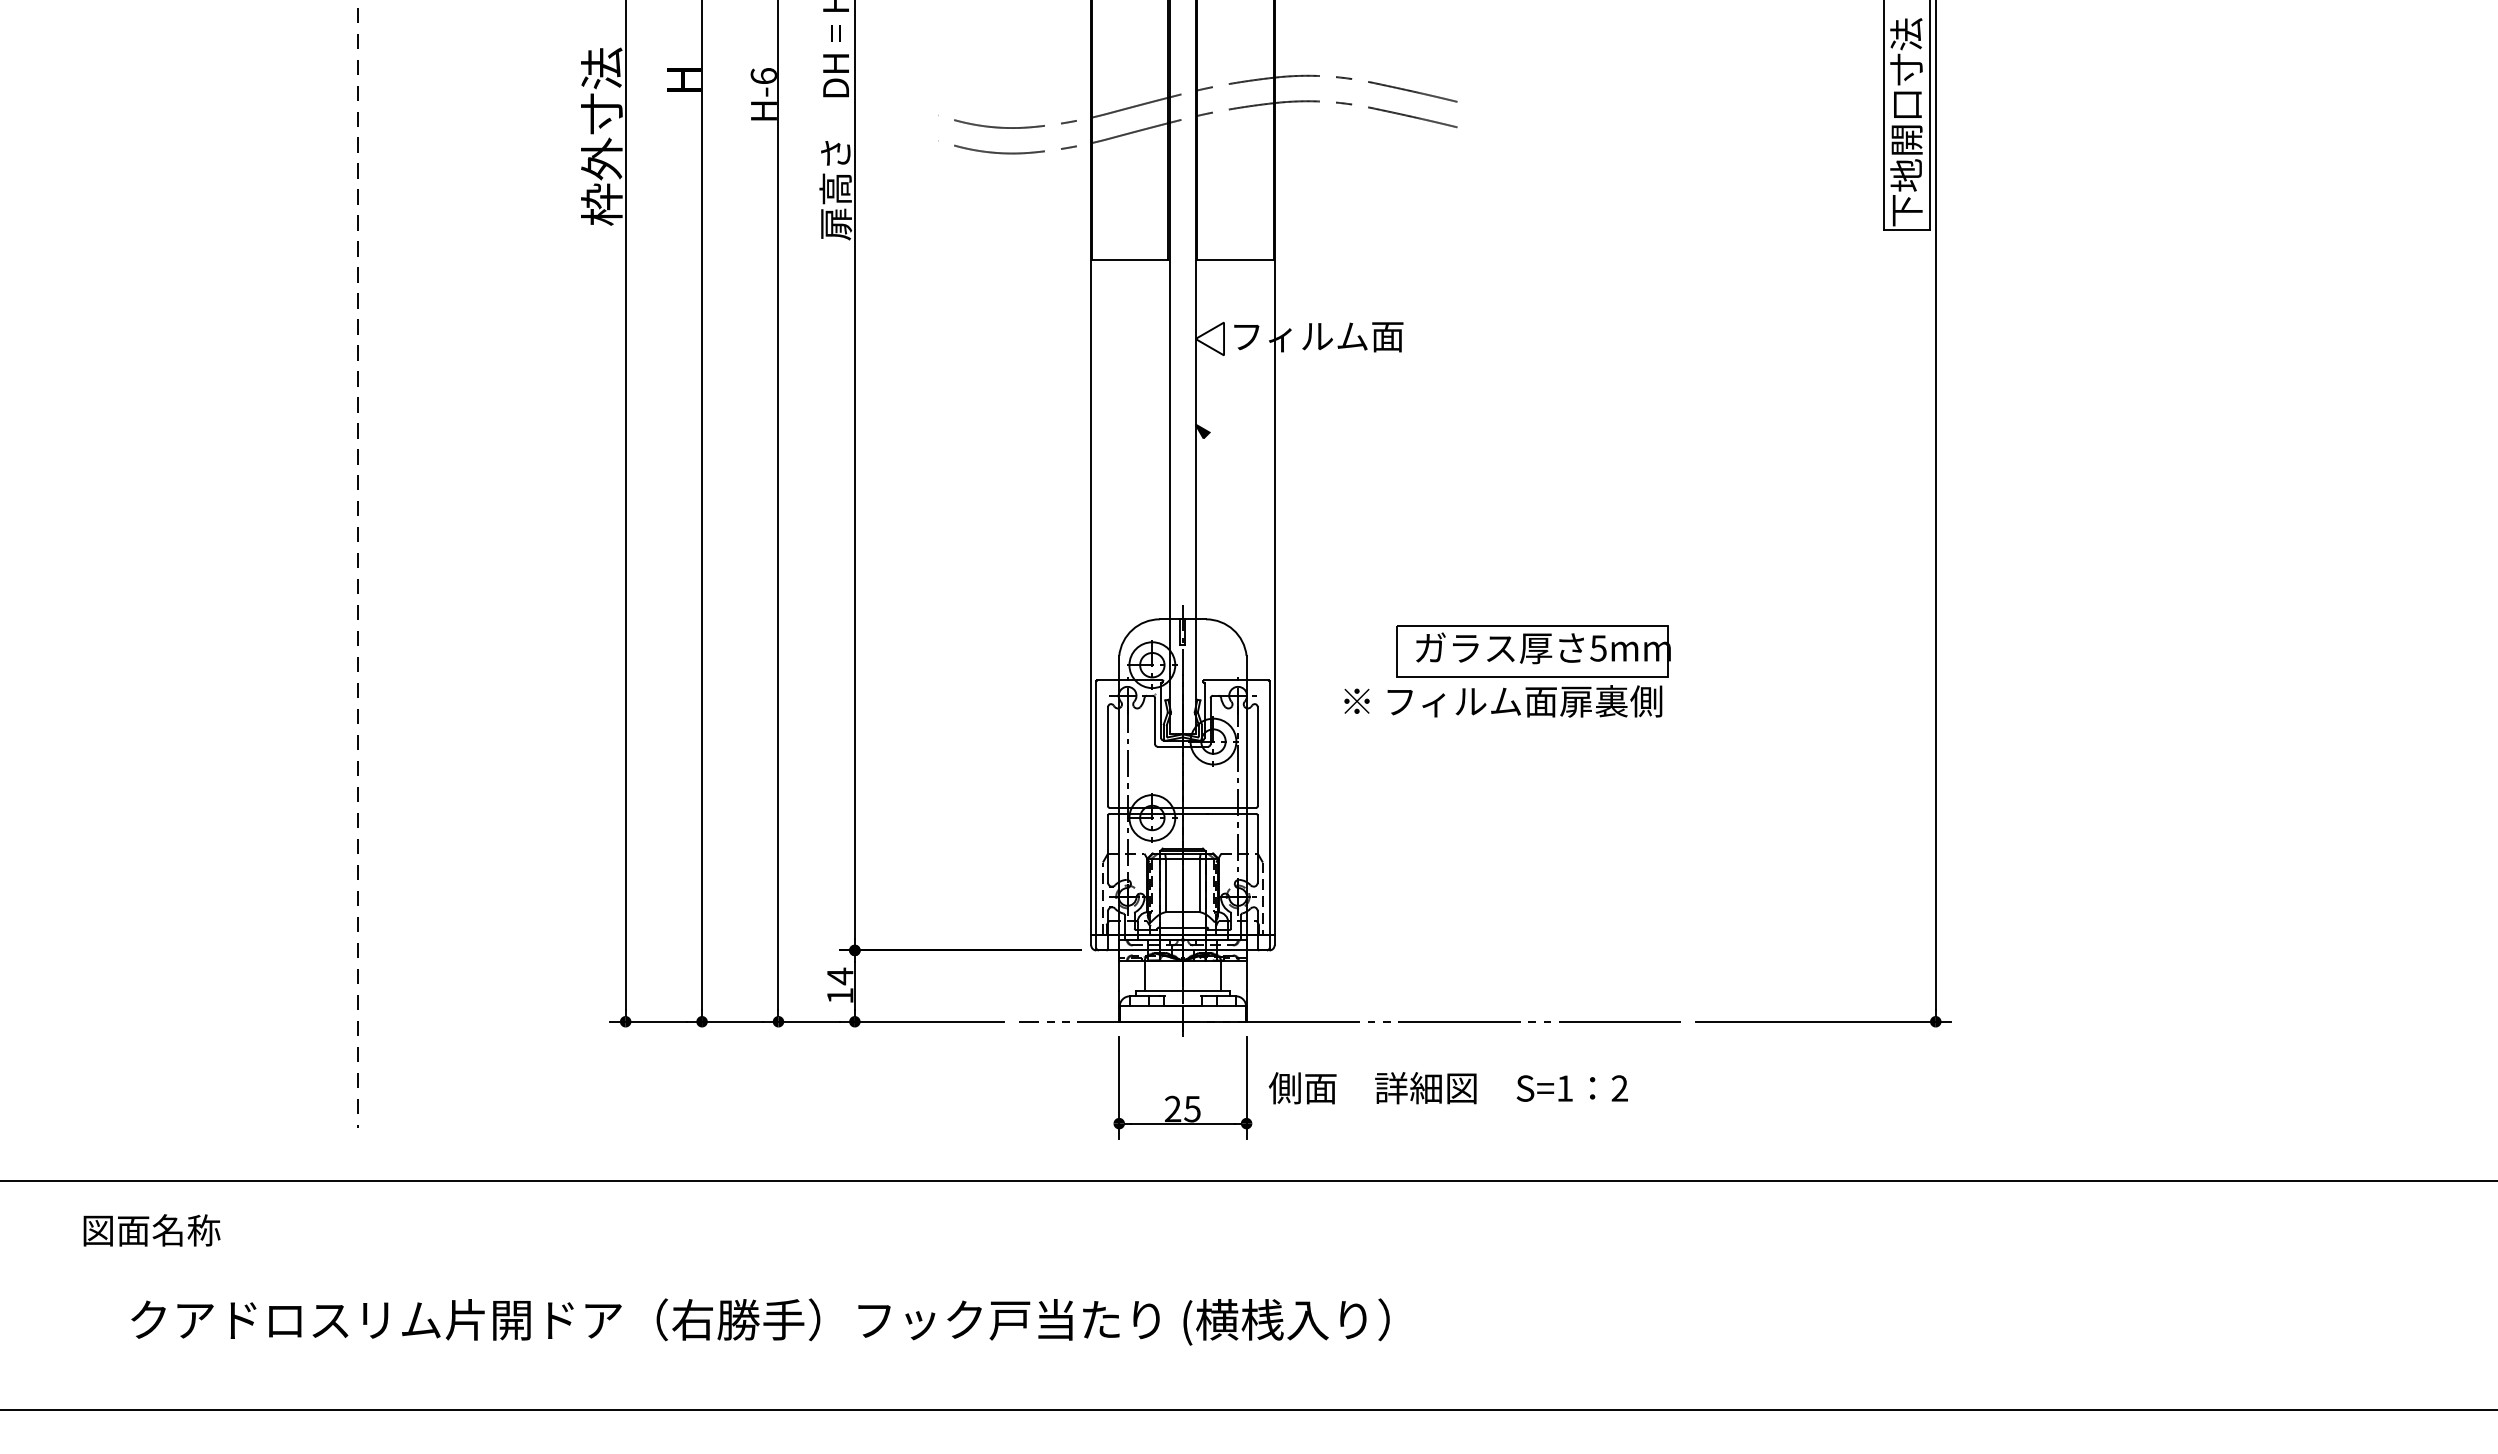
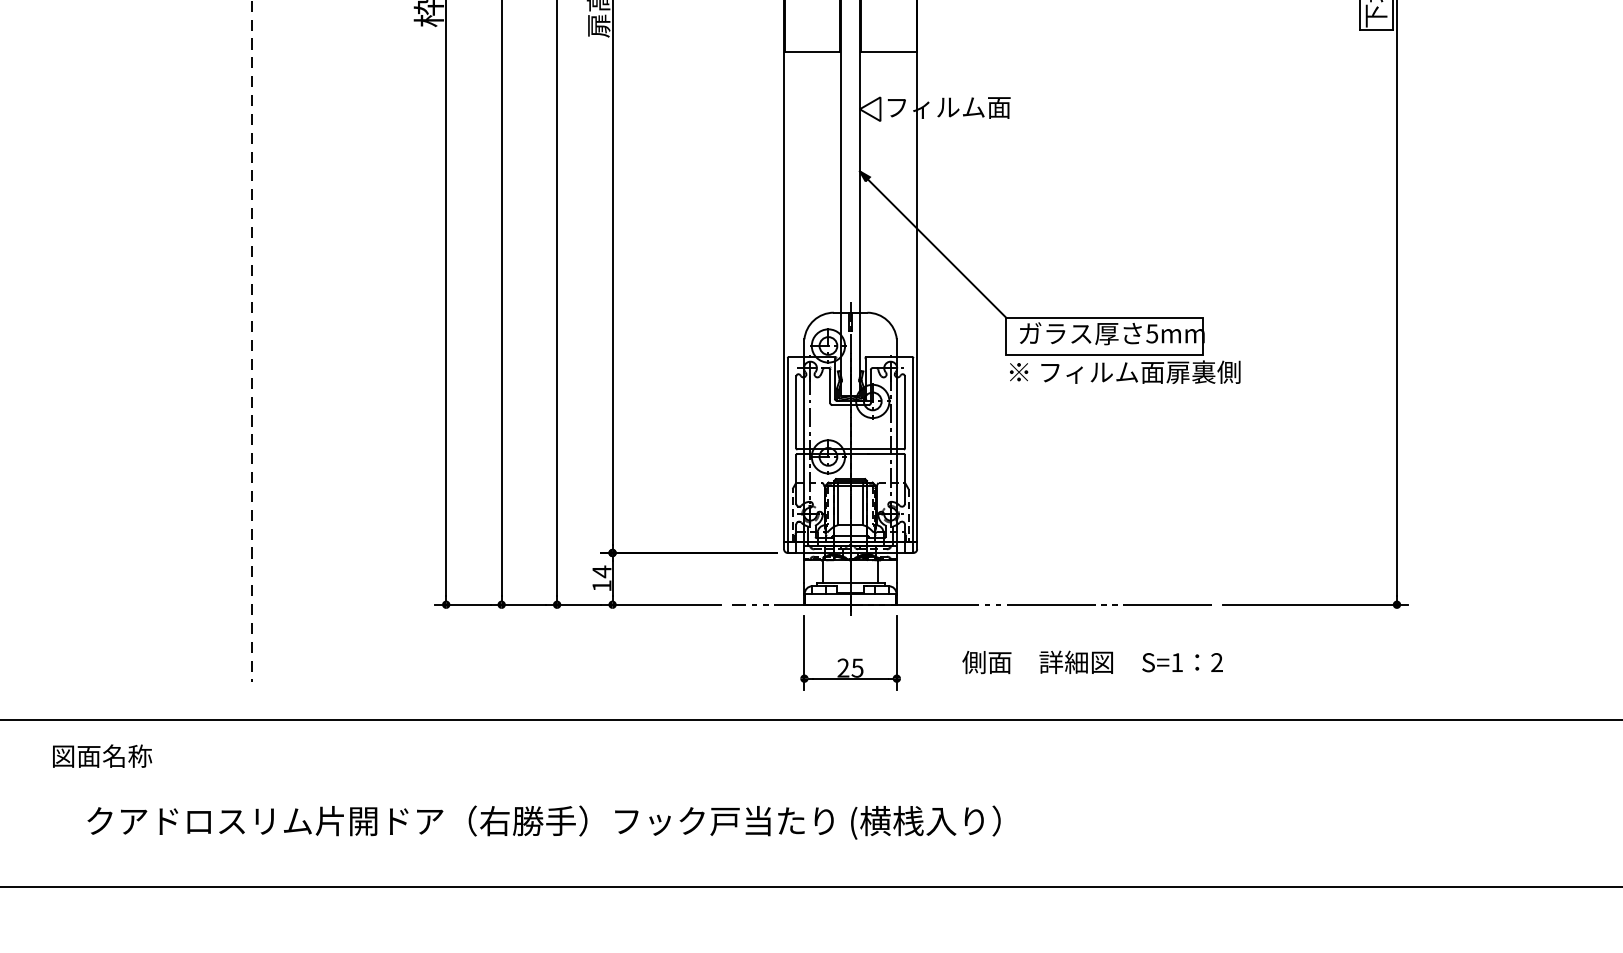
line: (1296, 525) -> (933, 244), added
text: (1503, 701) -> (1125, 372), moved
text: (1447, 1088) -> (1091, 662), moved

